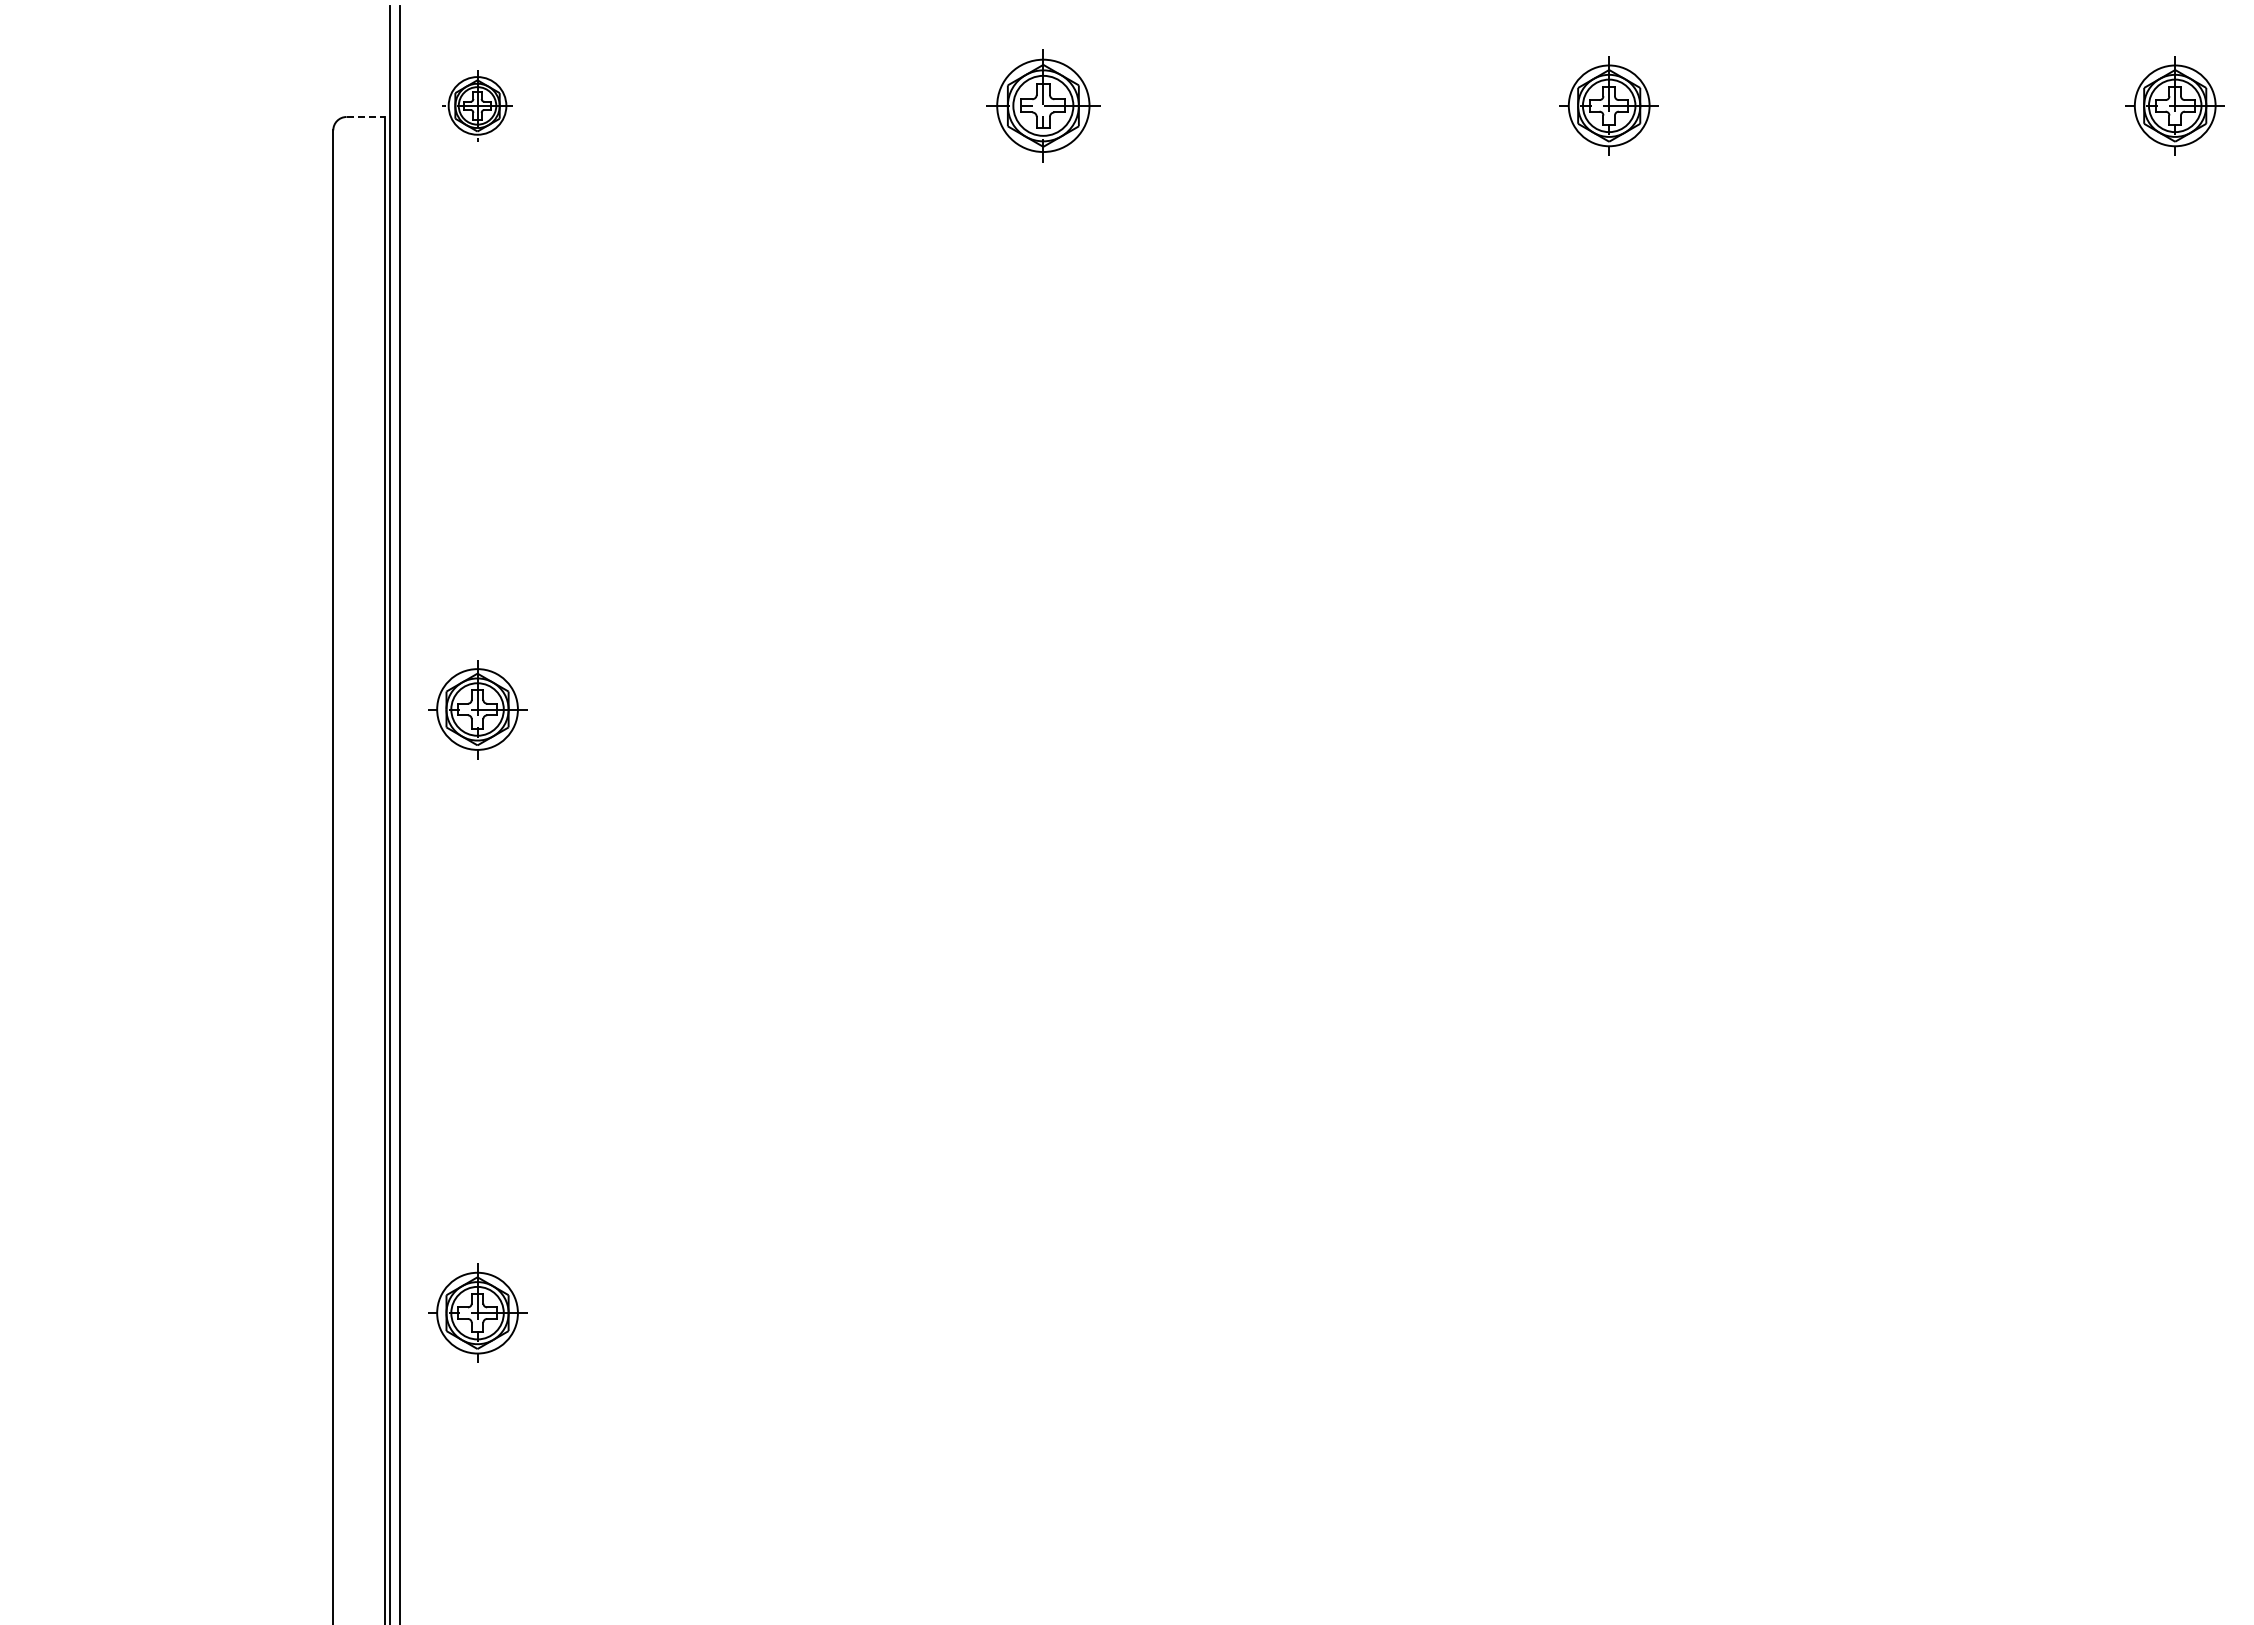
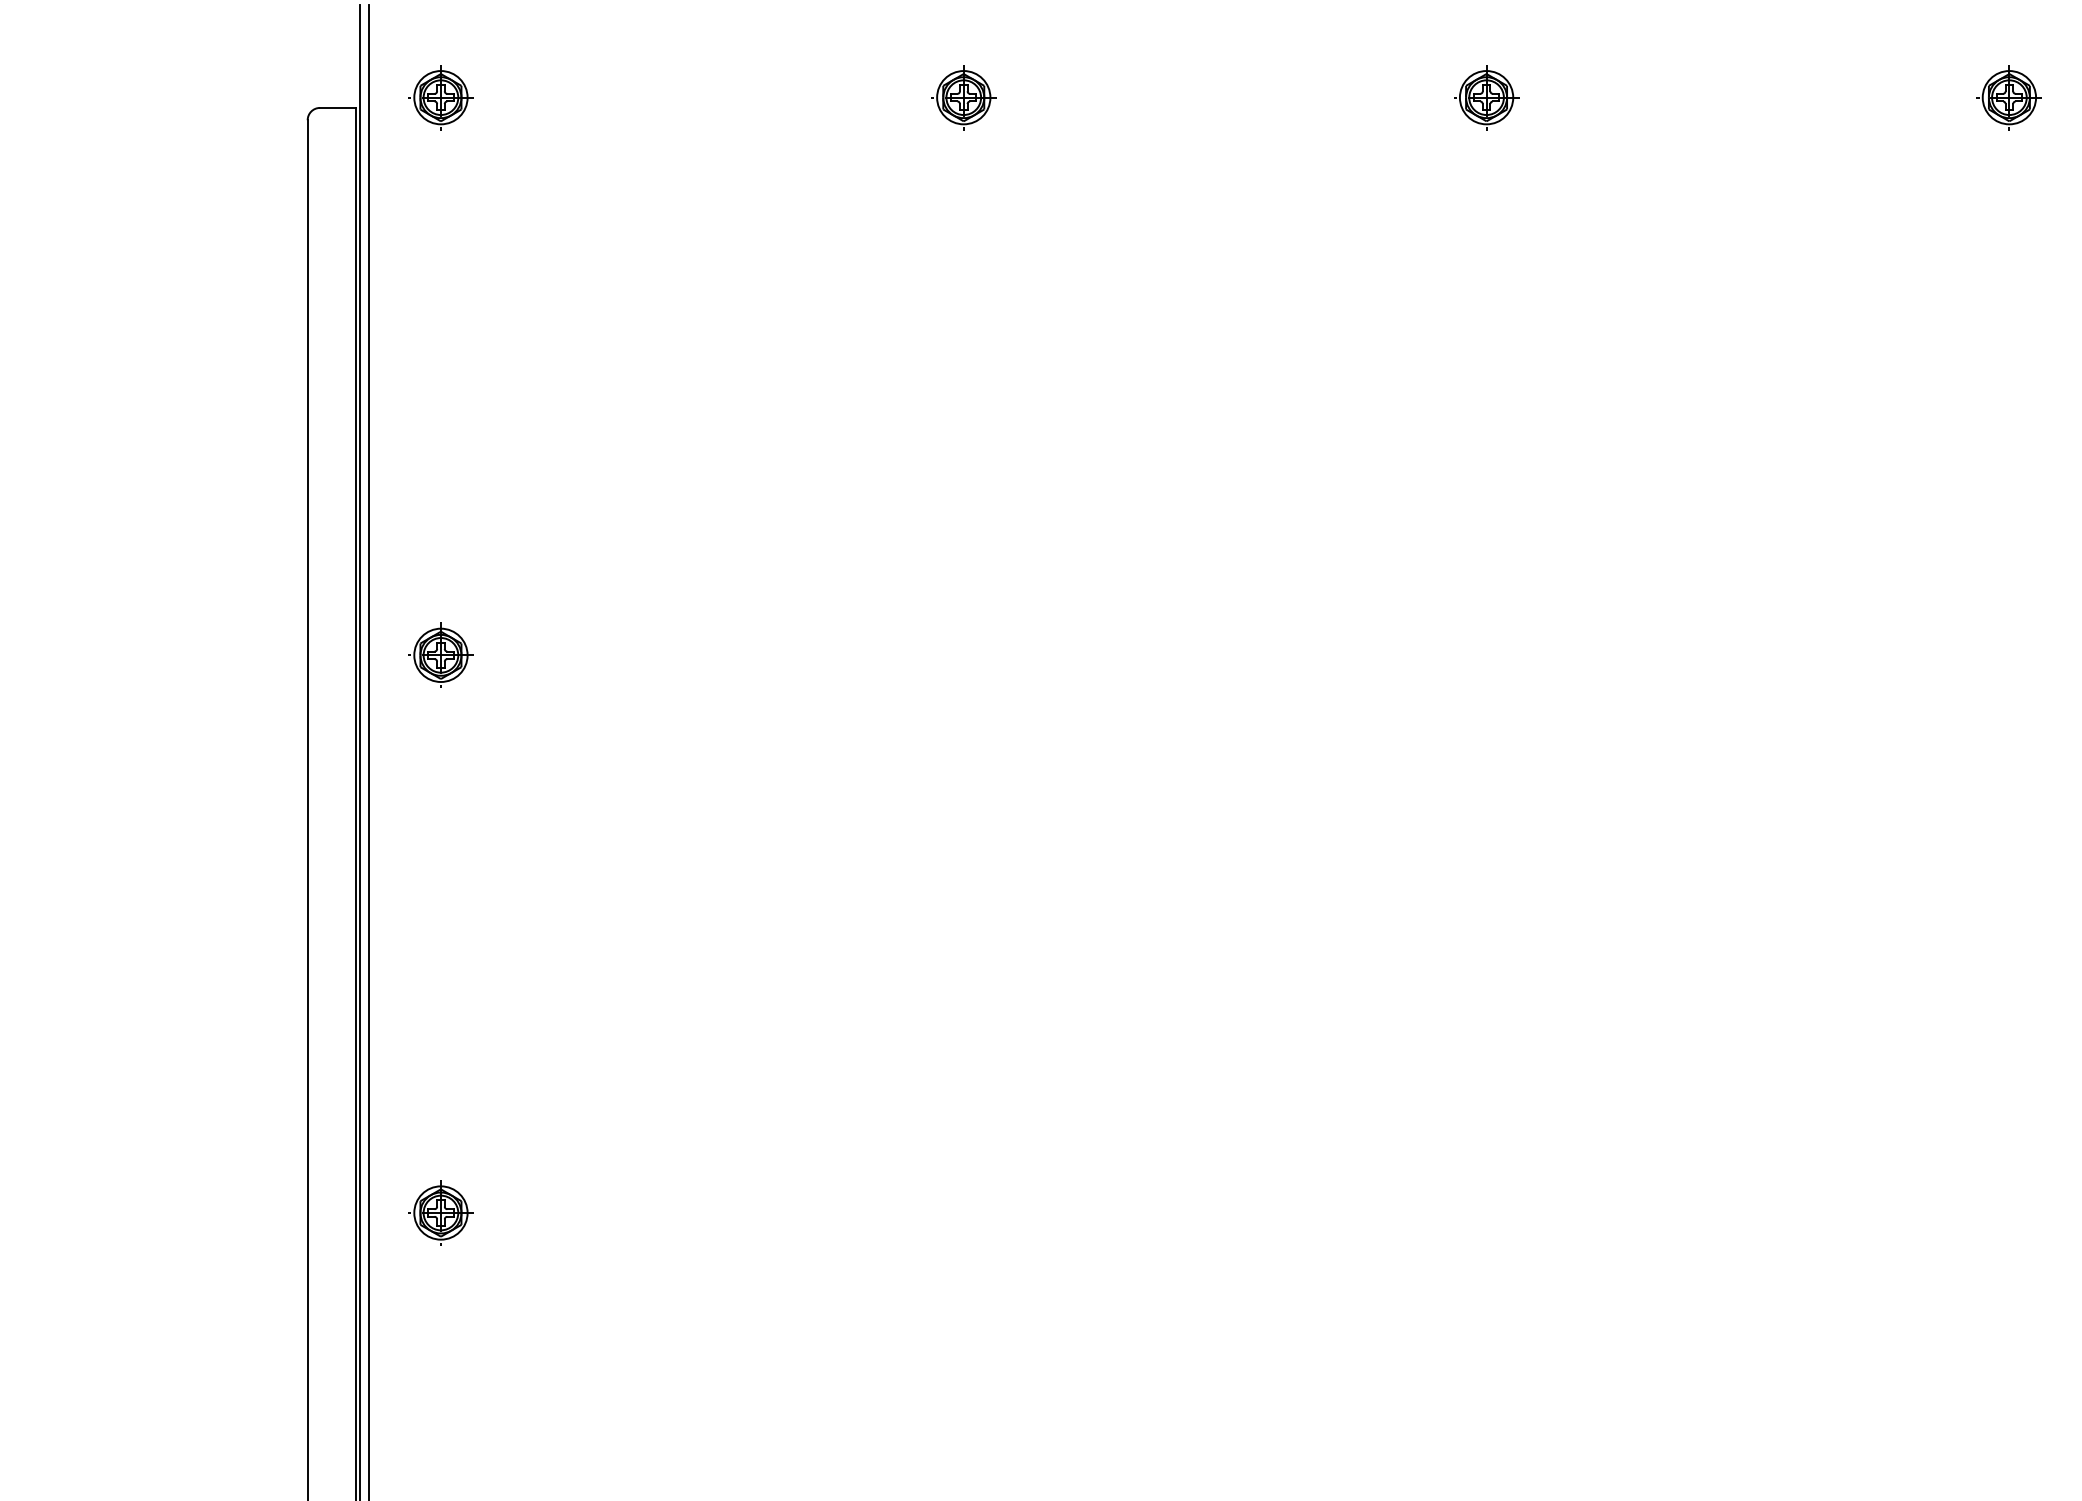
part: (1043, 105) -> (963, 97), size x0.62
part: (1609, 105) -> (1486, 97), size x0.71
part: (2174, 105) -> (2008, 97), size x0.71
line: (366, 117) -> (338, 108), dashed -> solid
part: (477, 709) -> (440, 655), size x0.71
part: (477, 1312) -> (440, 1212), size x0.71

